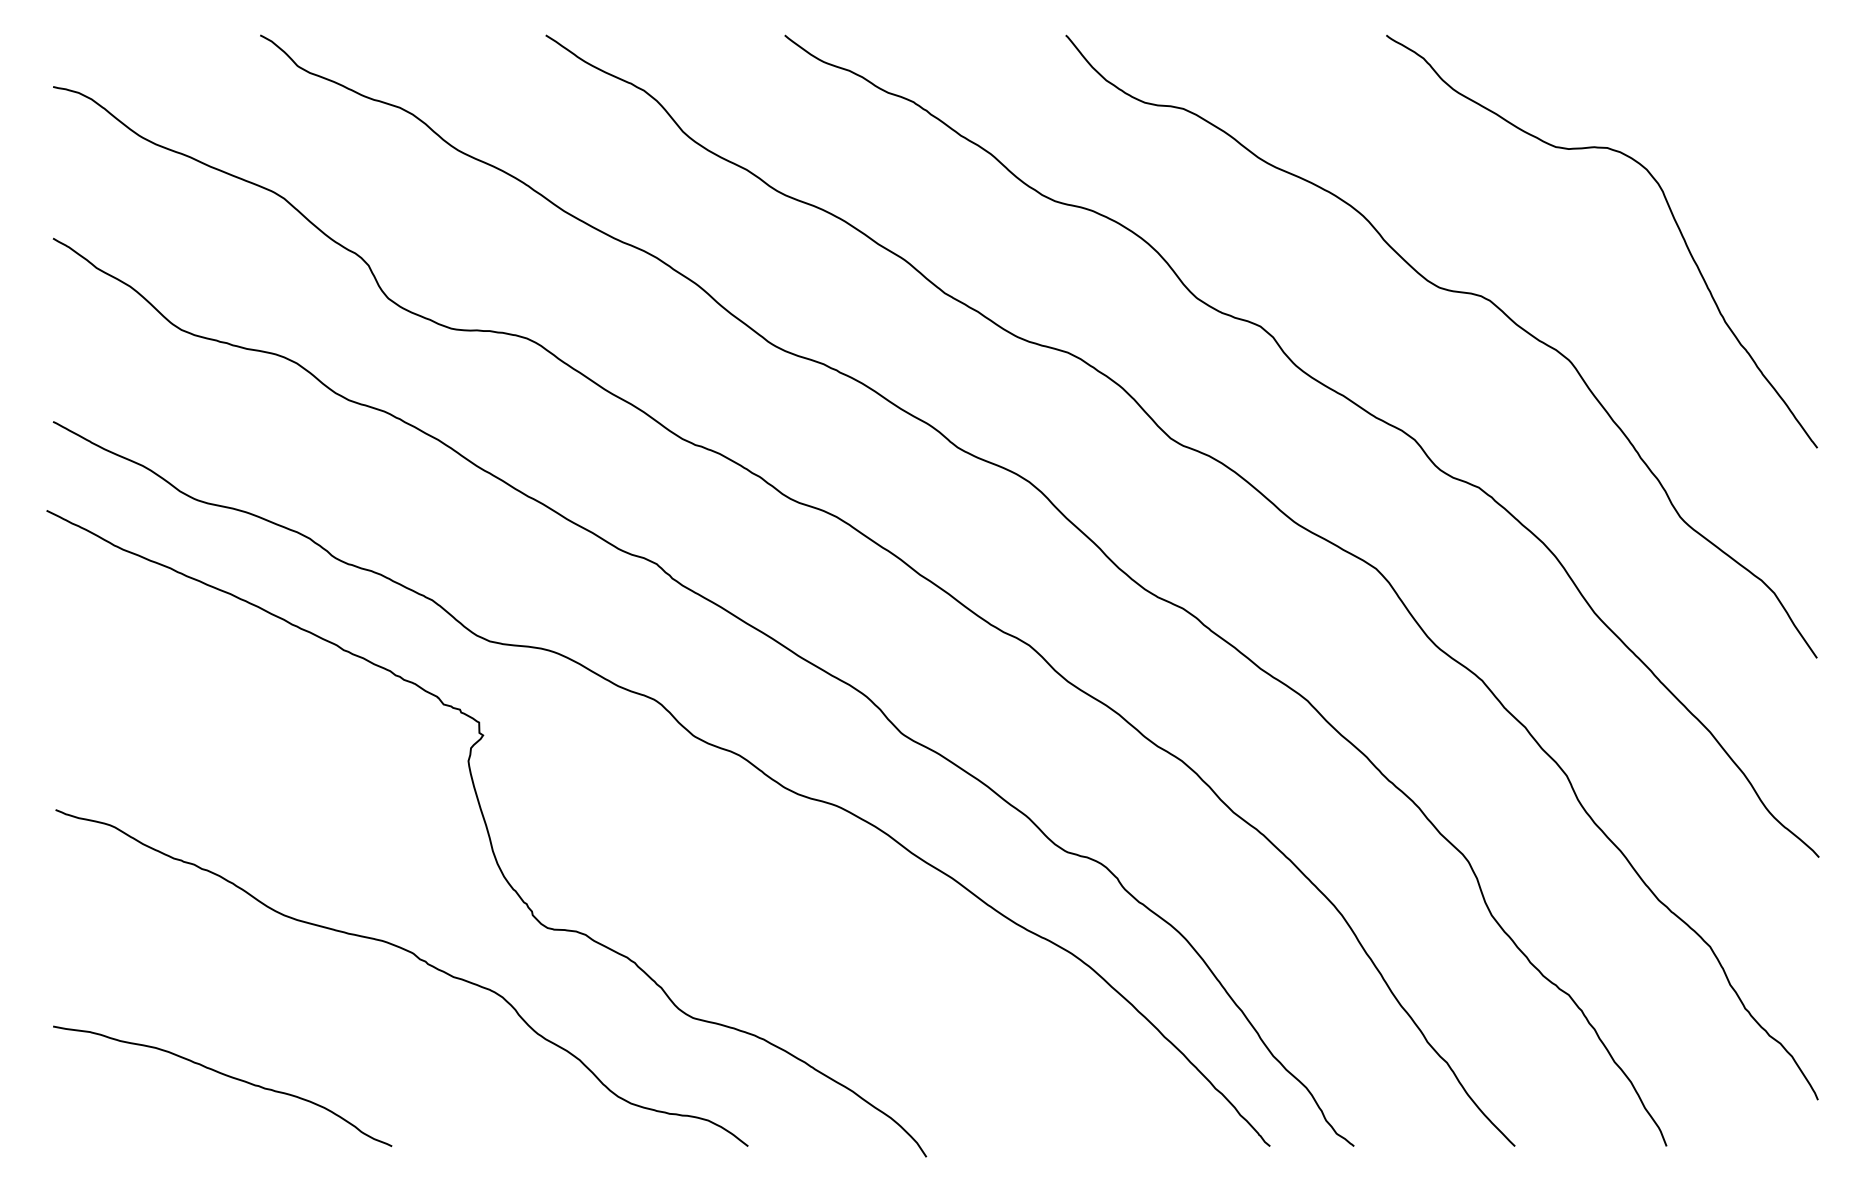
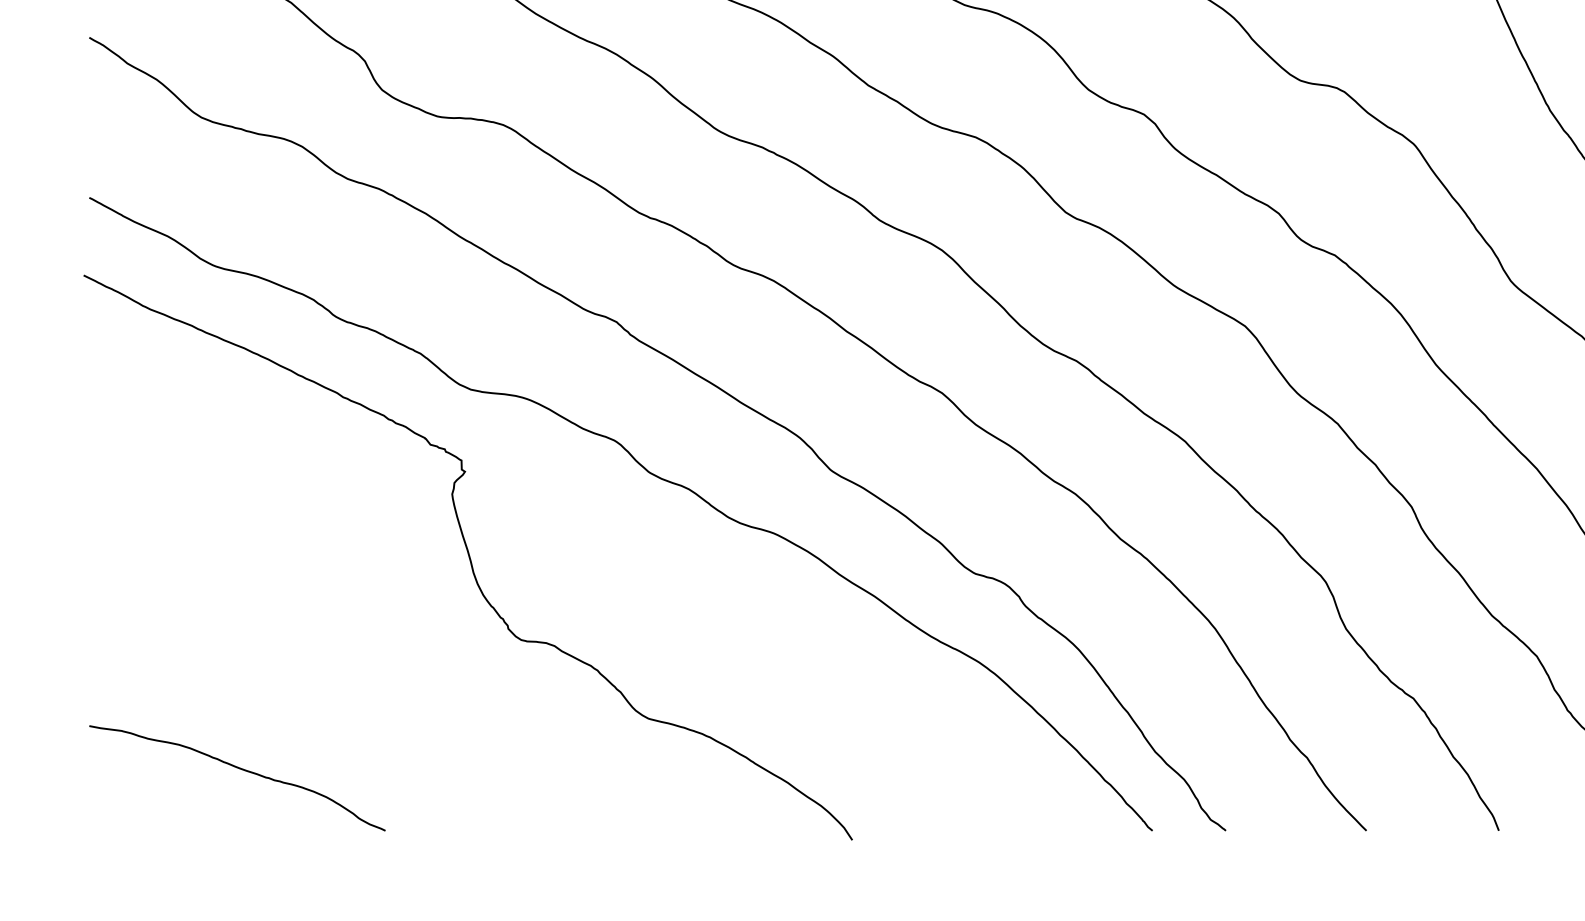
curve: (418, 959) -> (408, 667), removed

